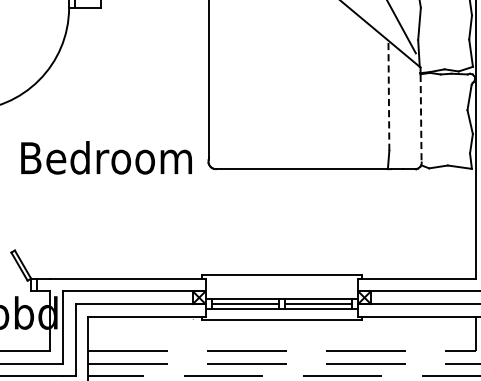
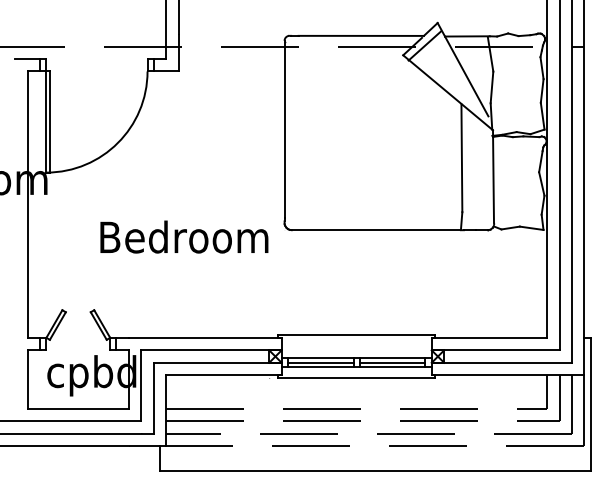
line: (388, 96) -> (461, 158), dashed -> solid
line: (421, 118) -> (493, 180), dashed -> solid
text: (106, 157) -> (184, 236), moved

